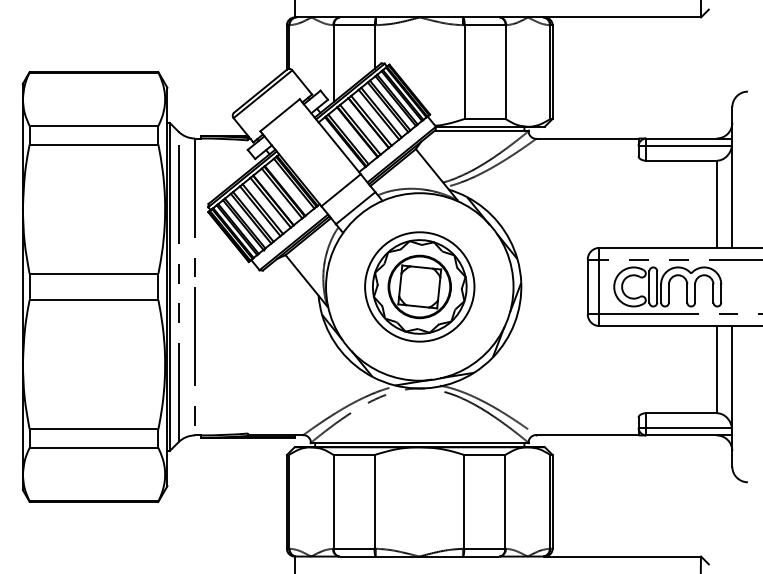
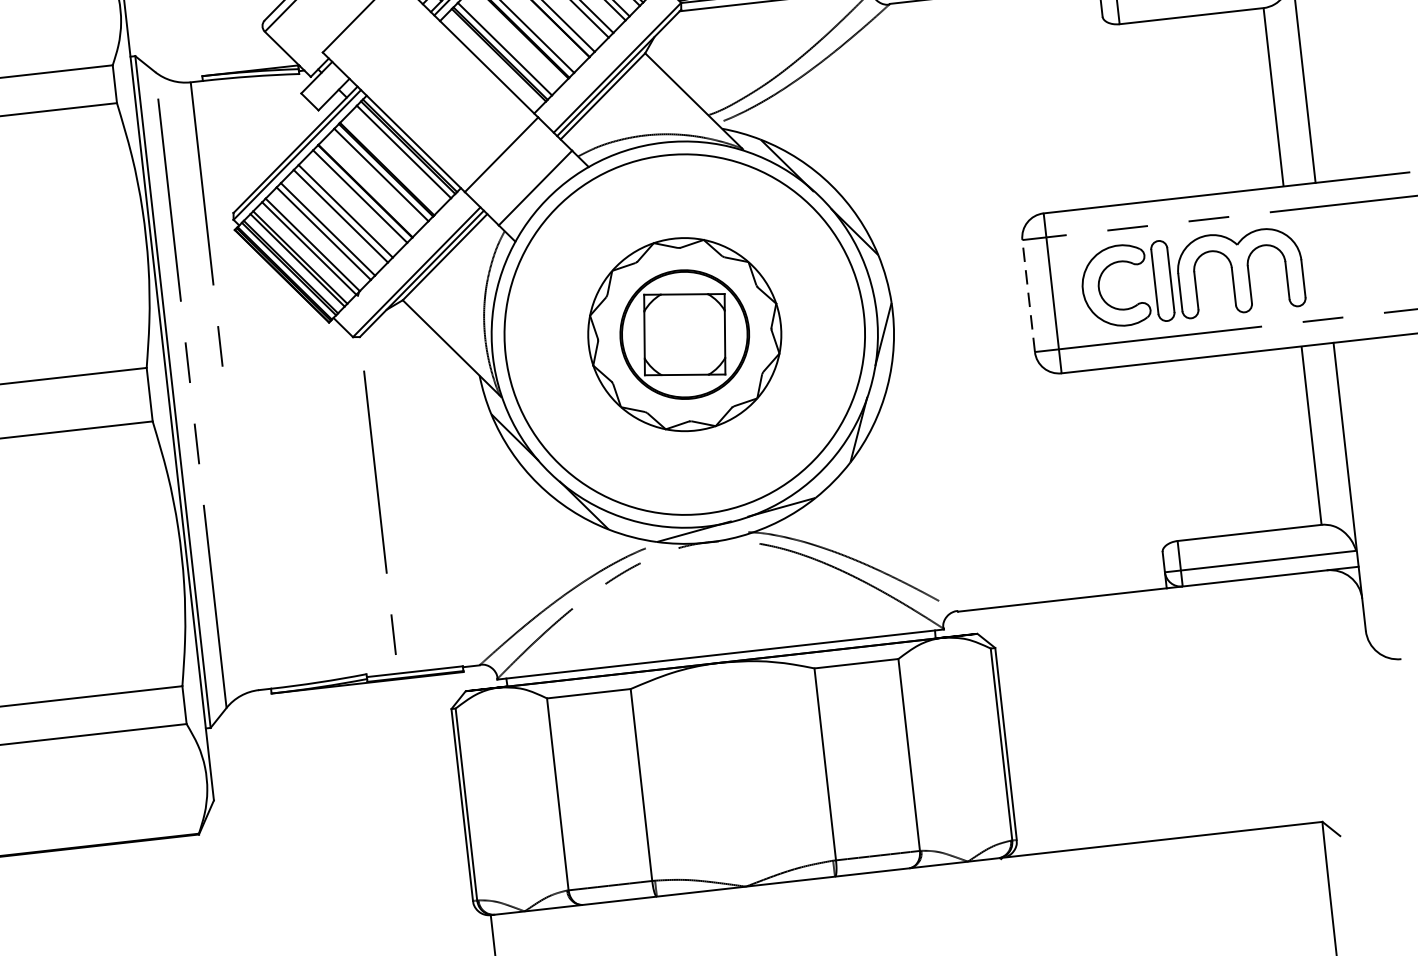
circle: (419, 286) -> (684, 333), size x1.6
line: (587, 286) -> (1028, 295), solid -> dashed
line: (194, 356) -> (378, 513), moved

